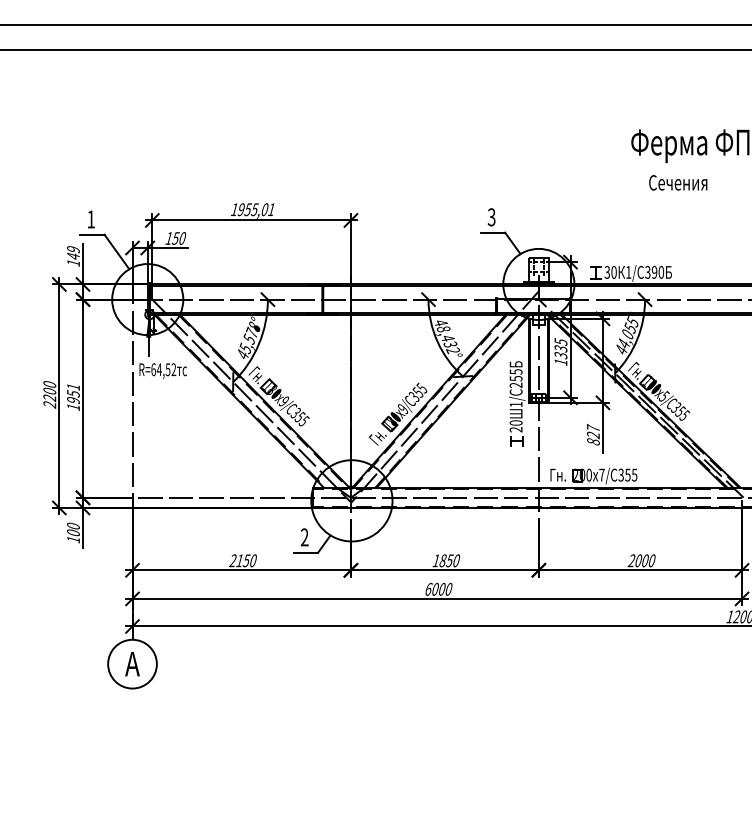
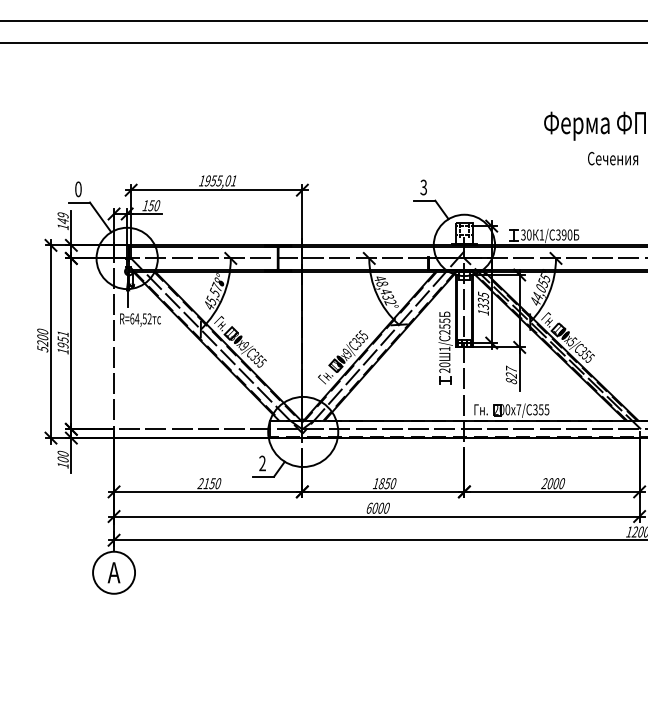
text: (678, 182) -> (613, 158), moved
text: (91, 219) -> (78, 189), 1 -> 0
text: (49, 404) -> (42, 348), 2200 -> 5200

